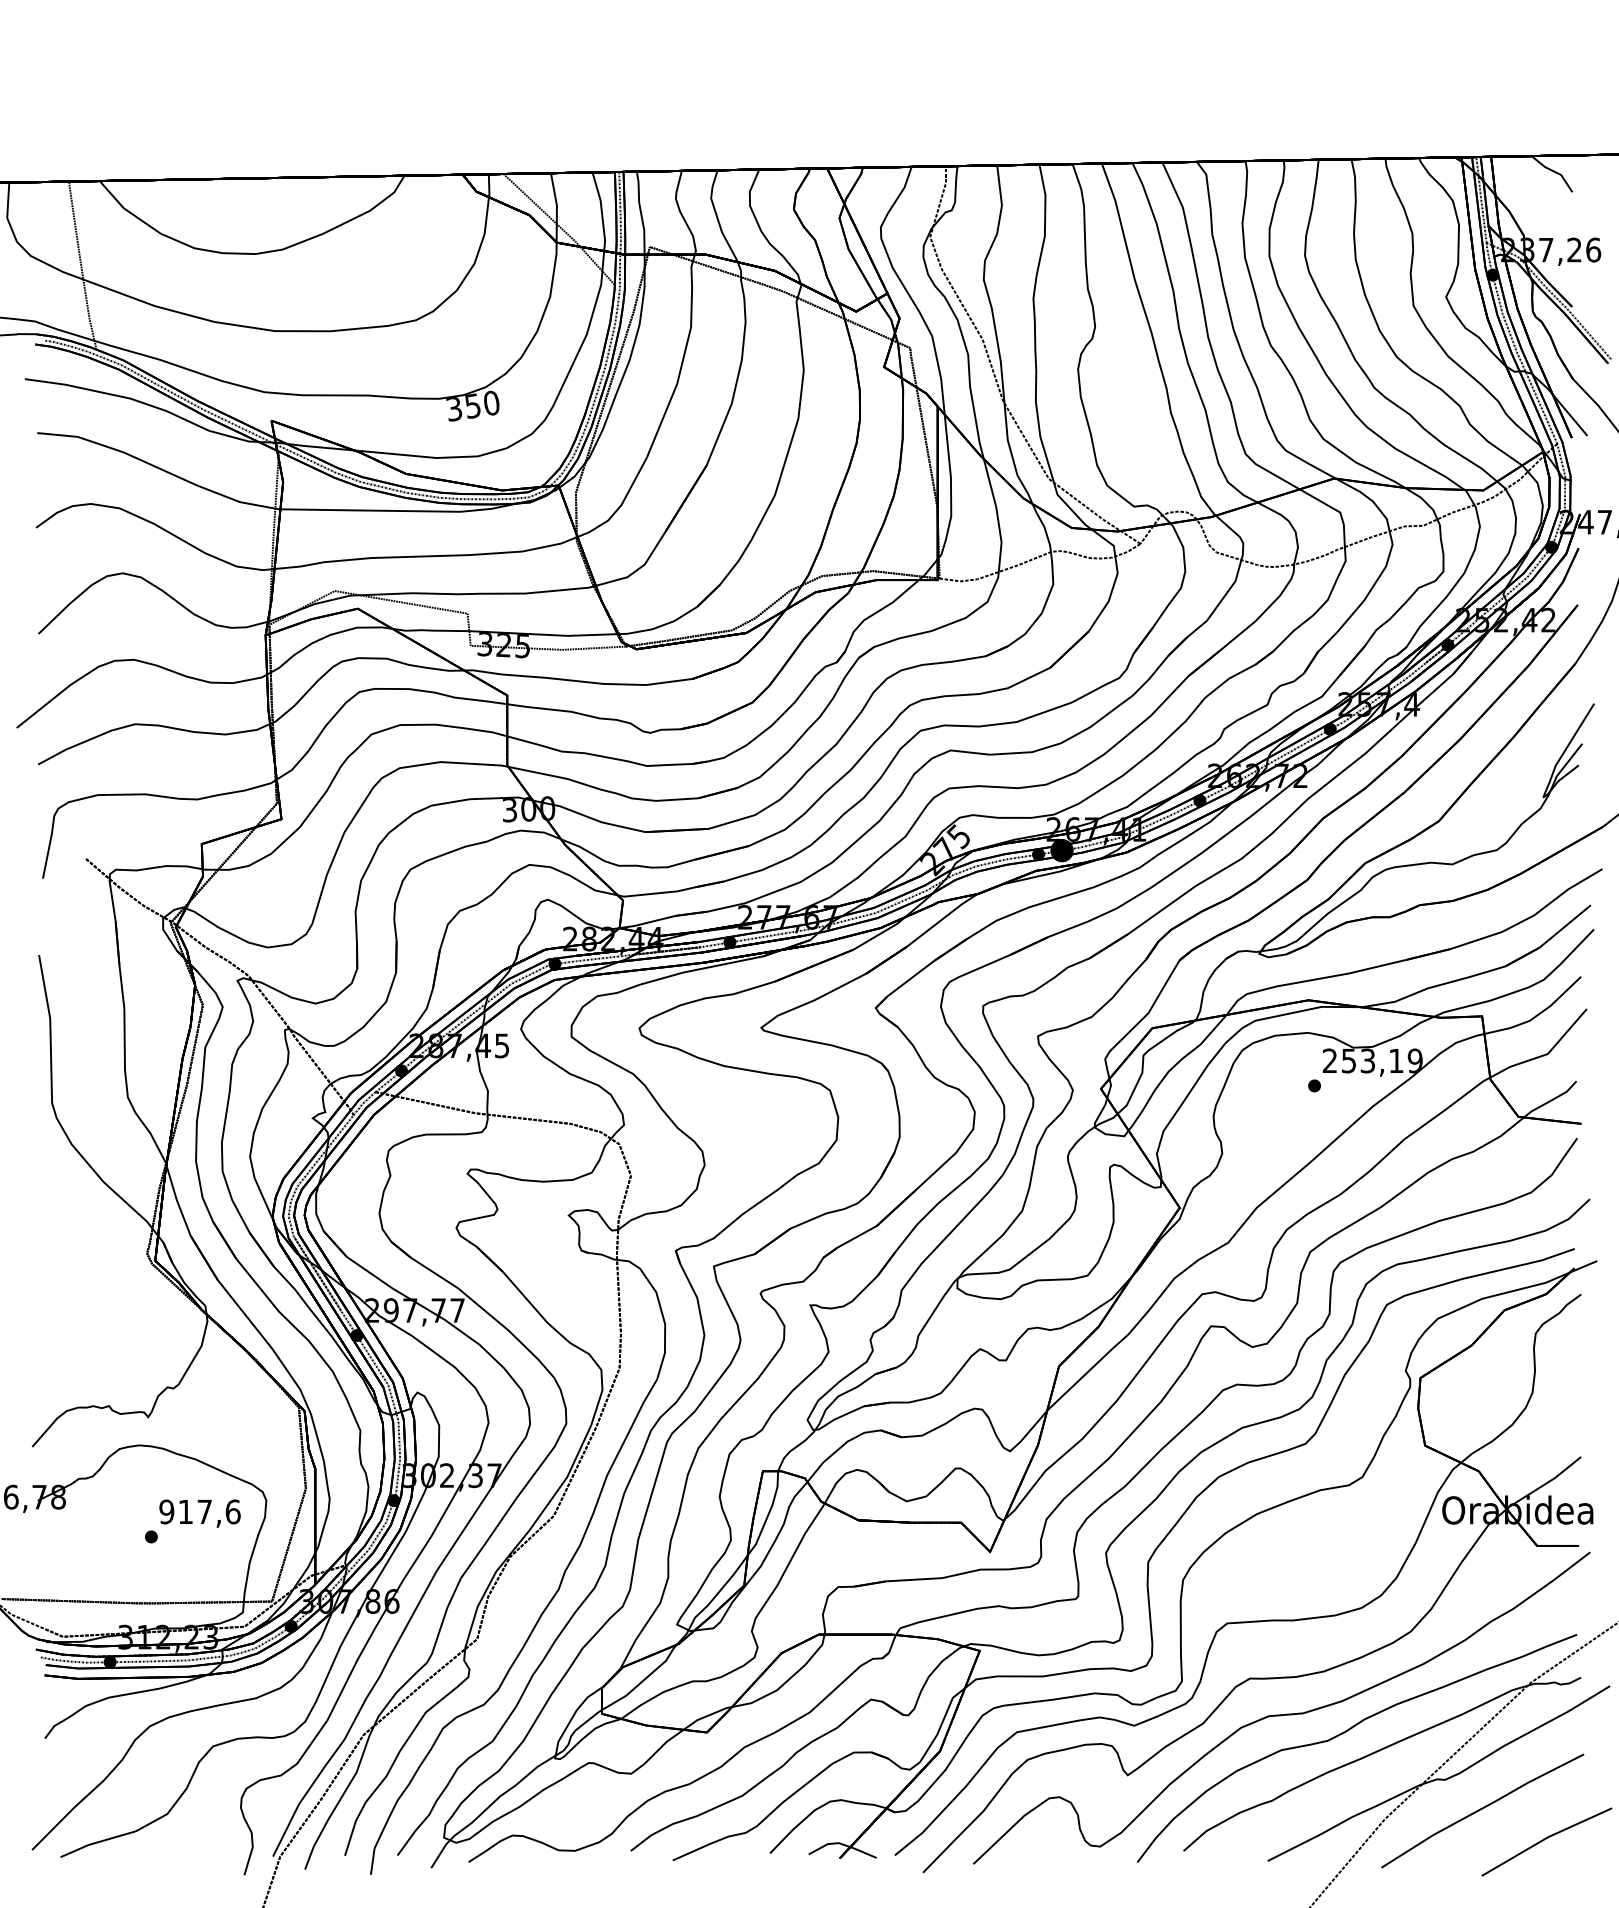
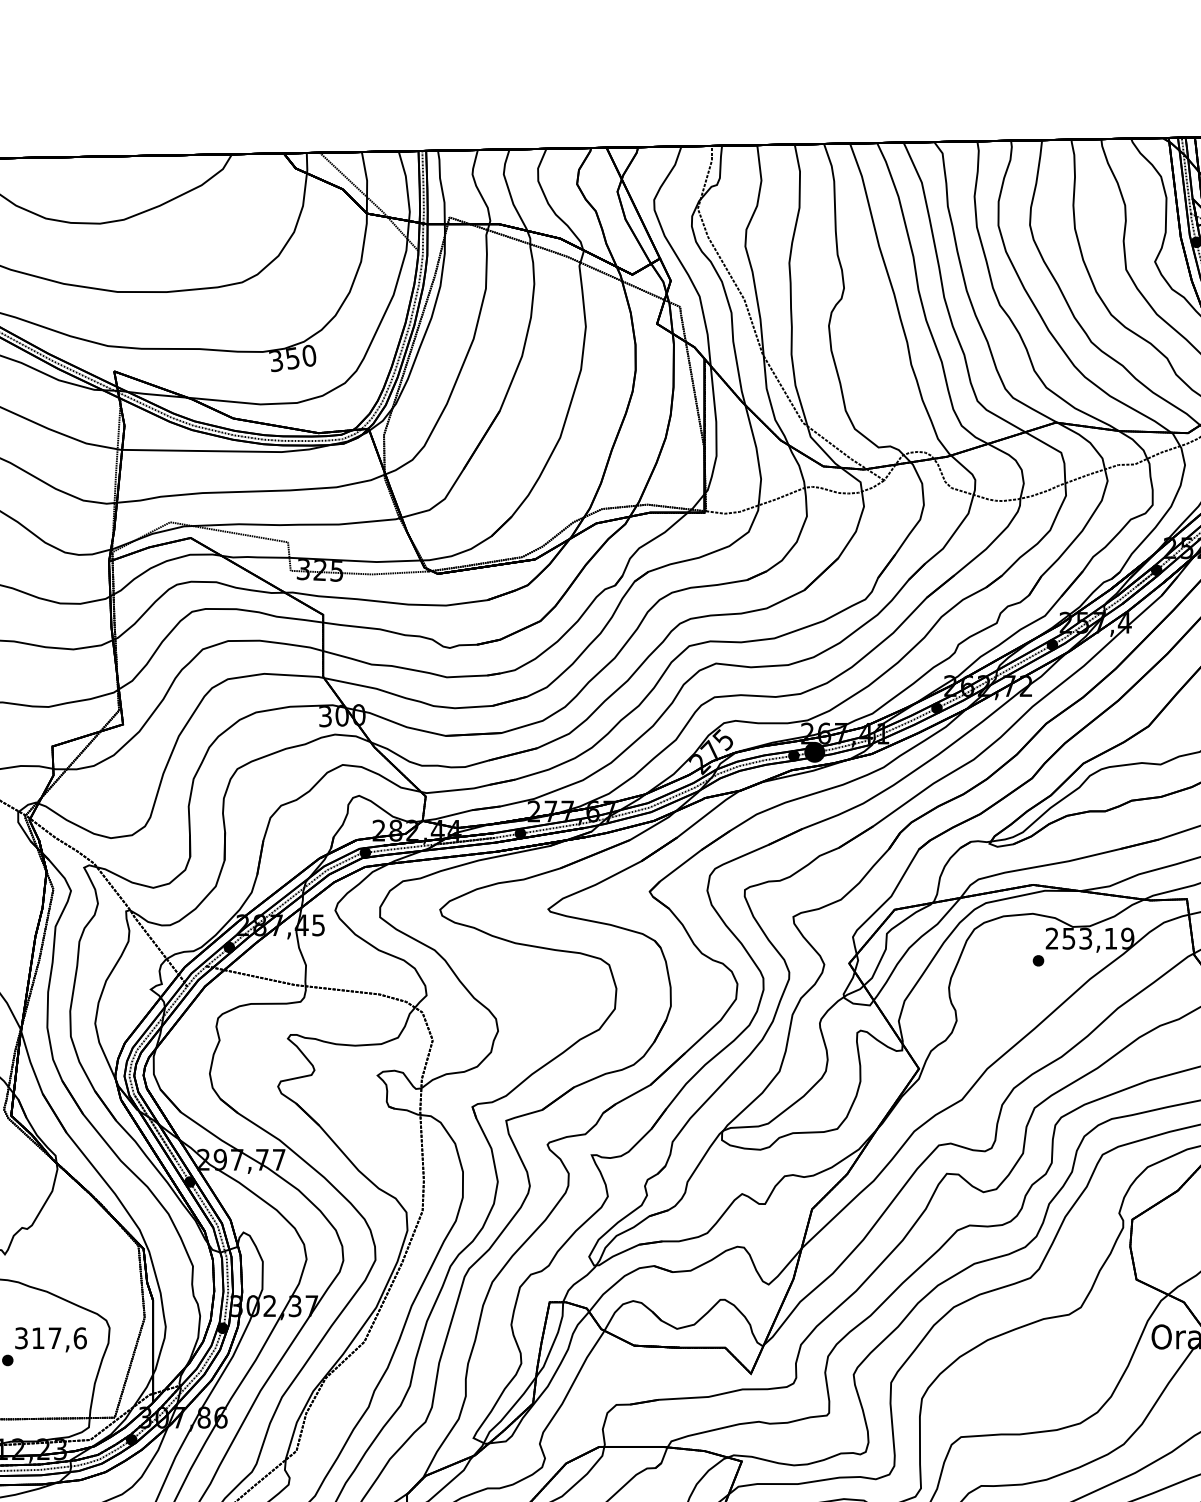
text: (166, 1511) -> (21, 1337), 917,6 -> 317,6

